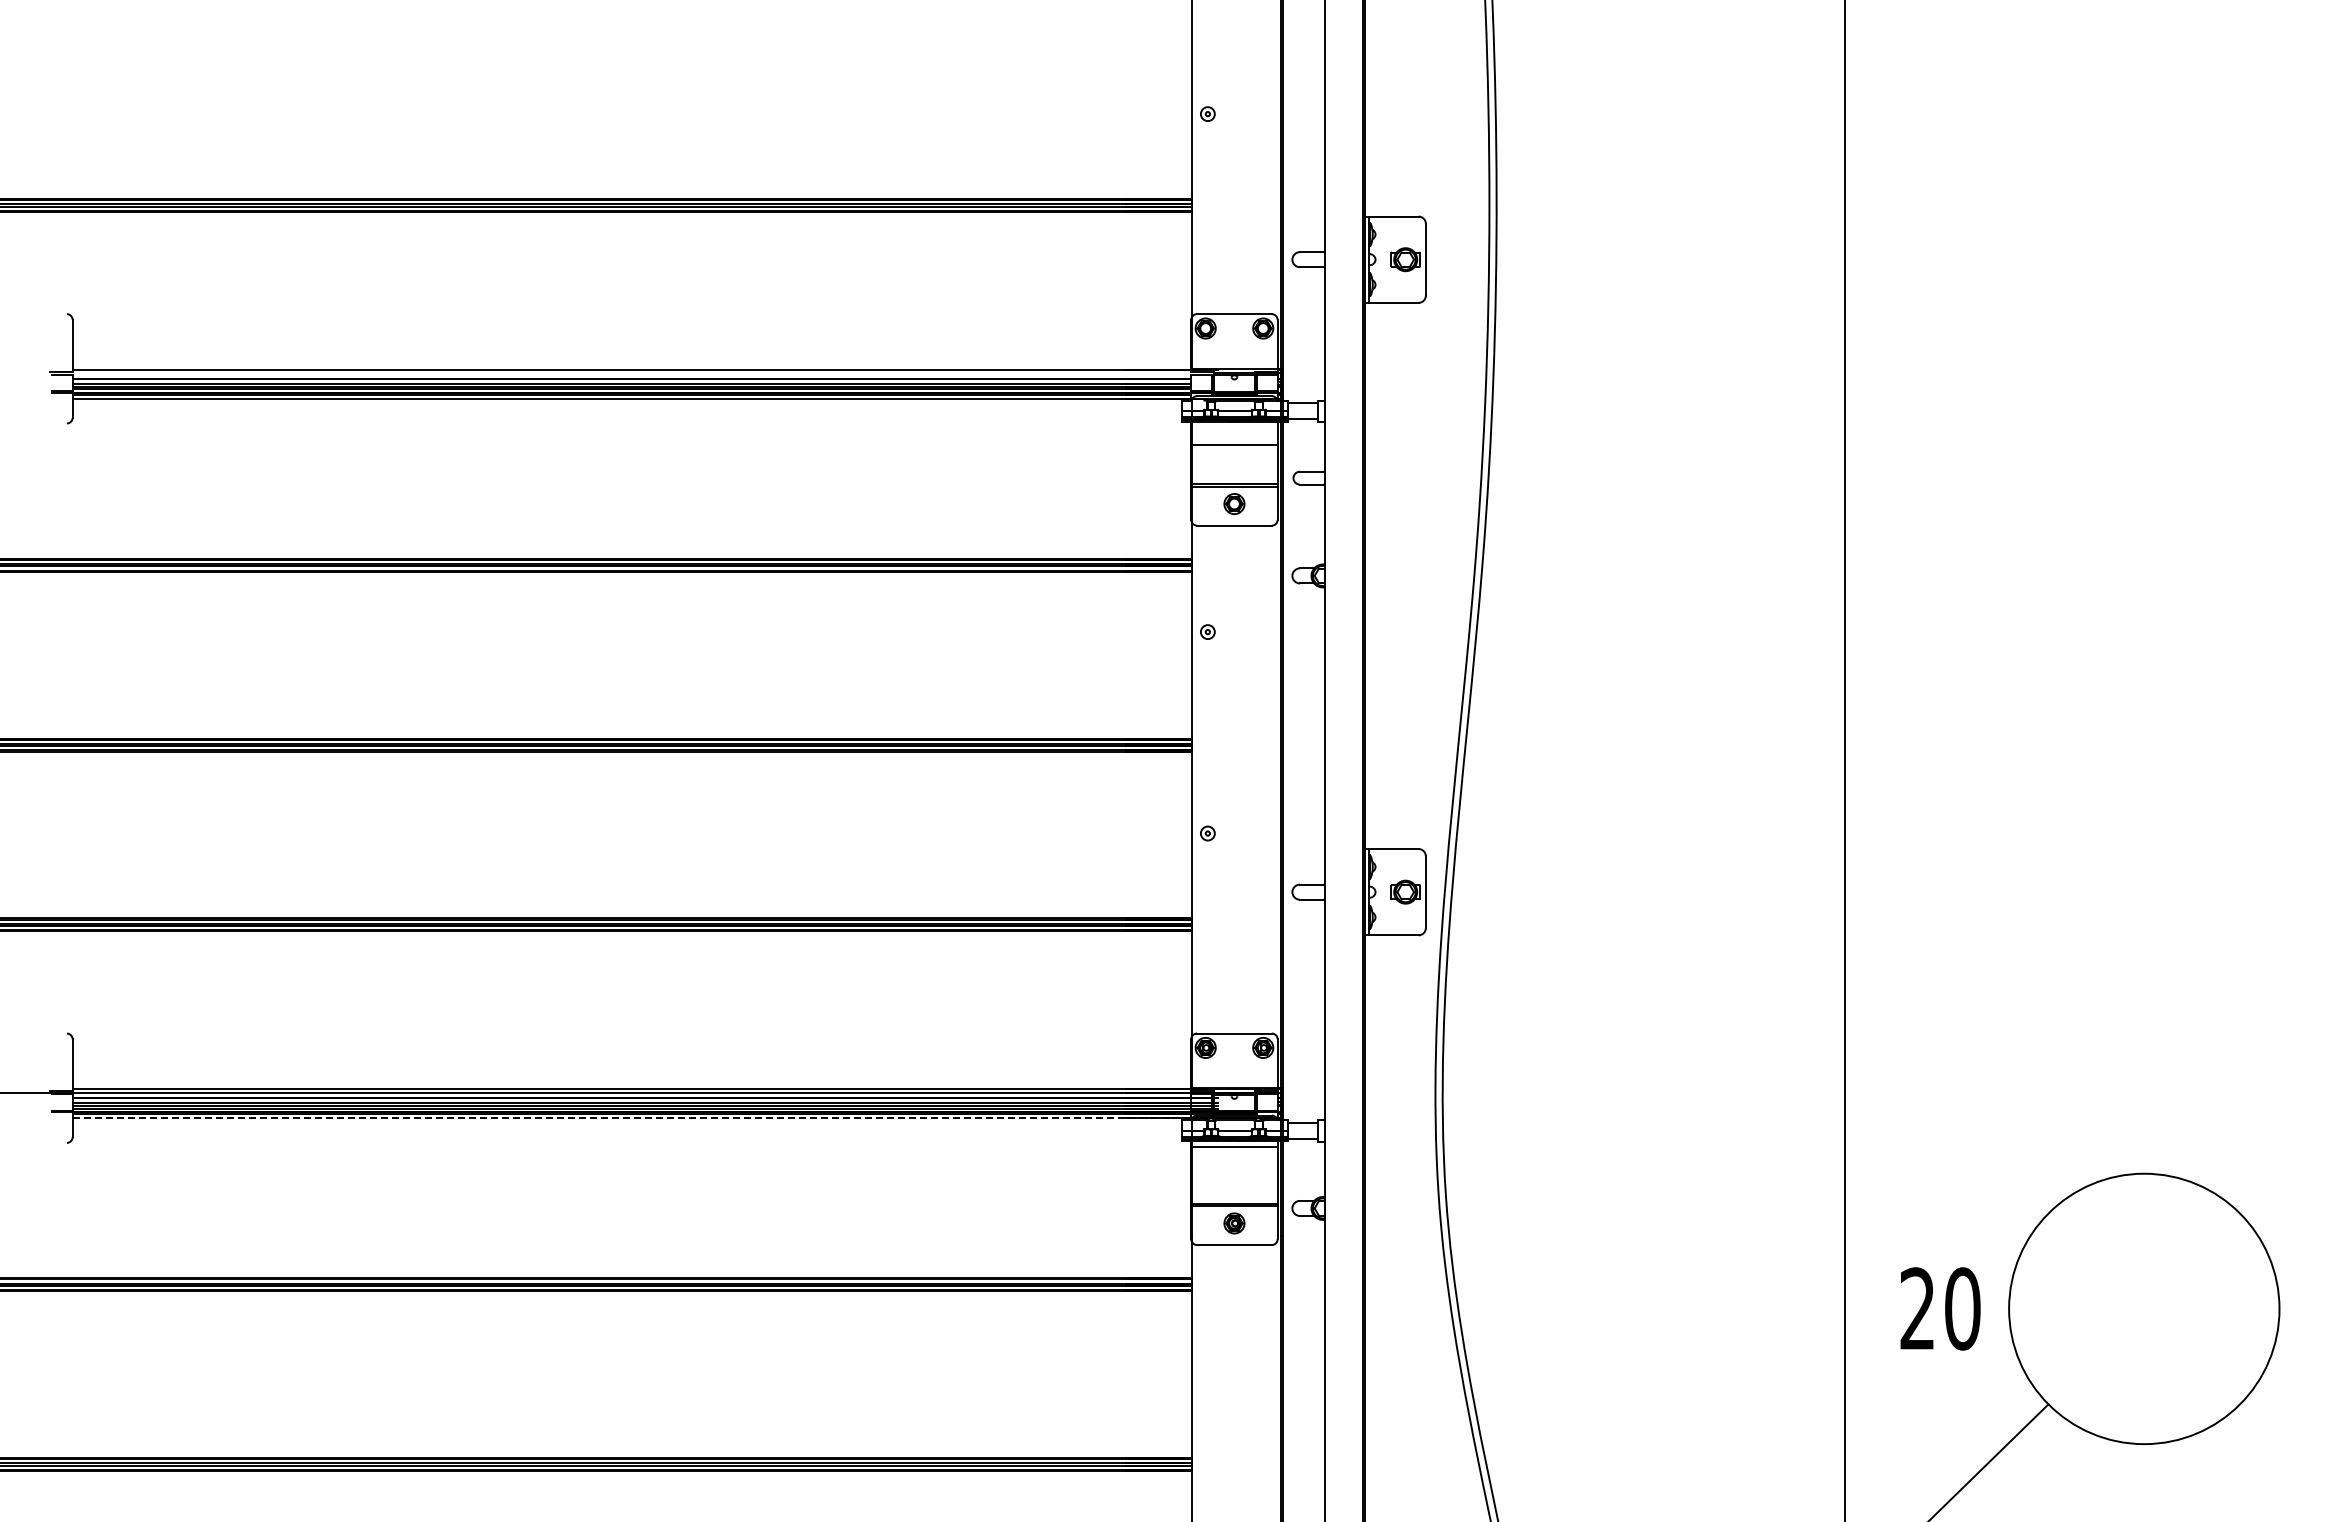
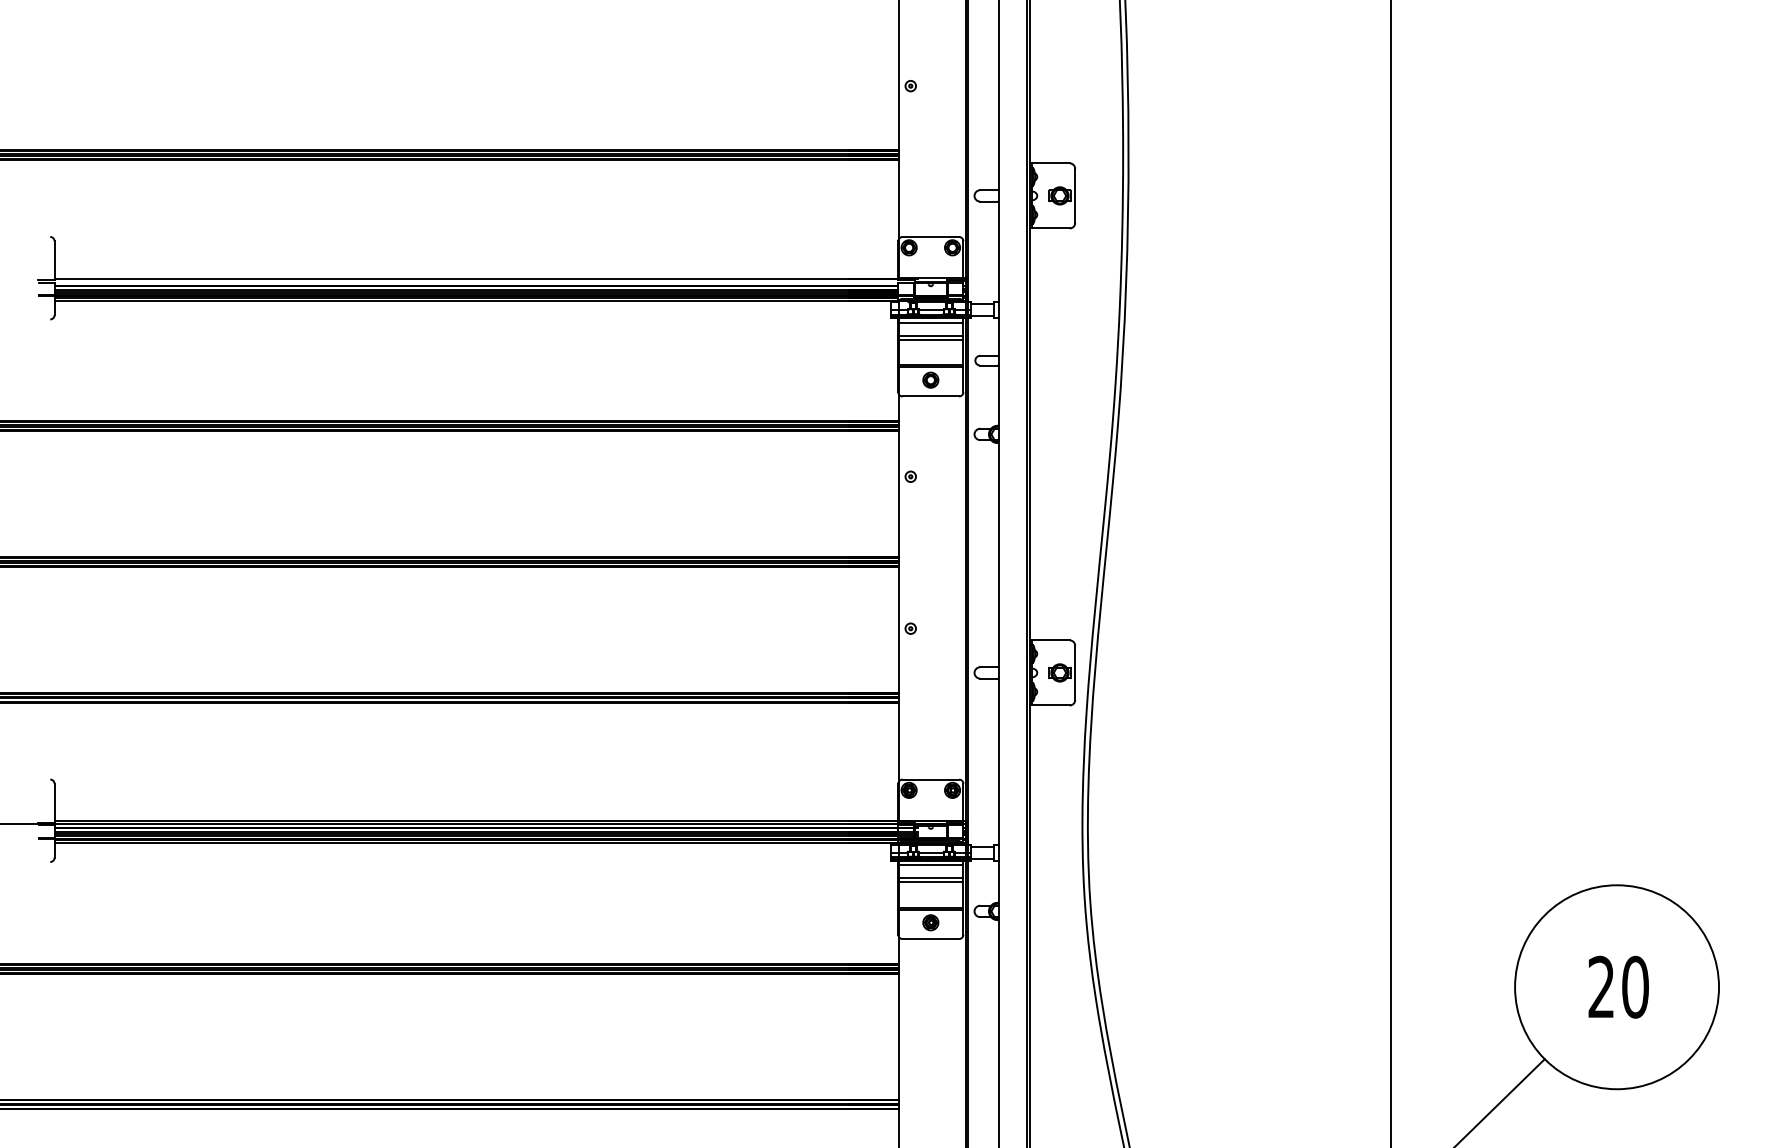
line: (1234, 427) -> (930, 322), added
line: (1234, 450) -> (930, 339), added
line: (645, 1118) -> (486, 843), dashed -> solid
line: (1234, 1164) -> (930, 878), added
line: (1234, 1169) -> (930, 882), added
text: (1940, 1308) -> (1618, 986), moved

